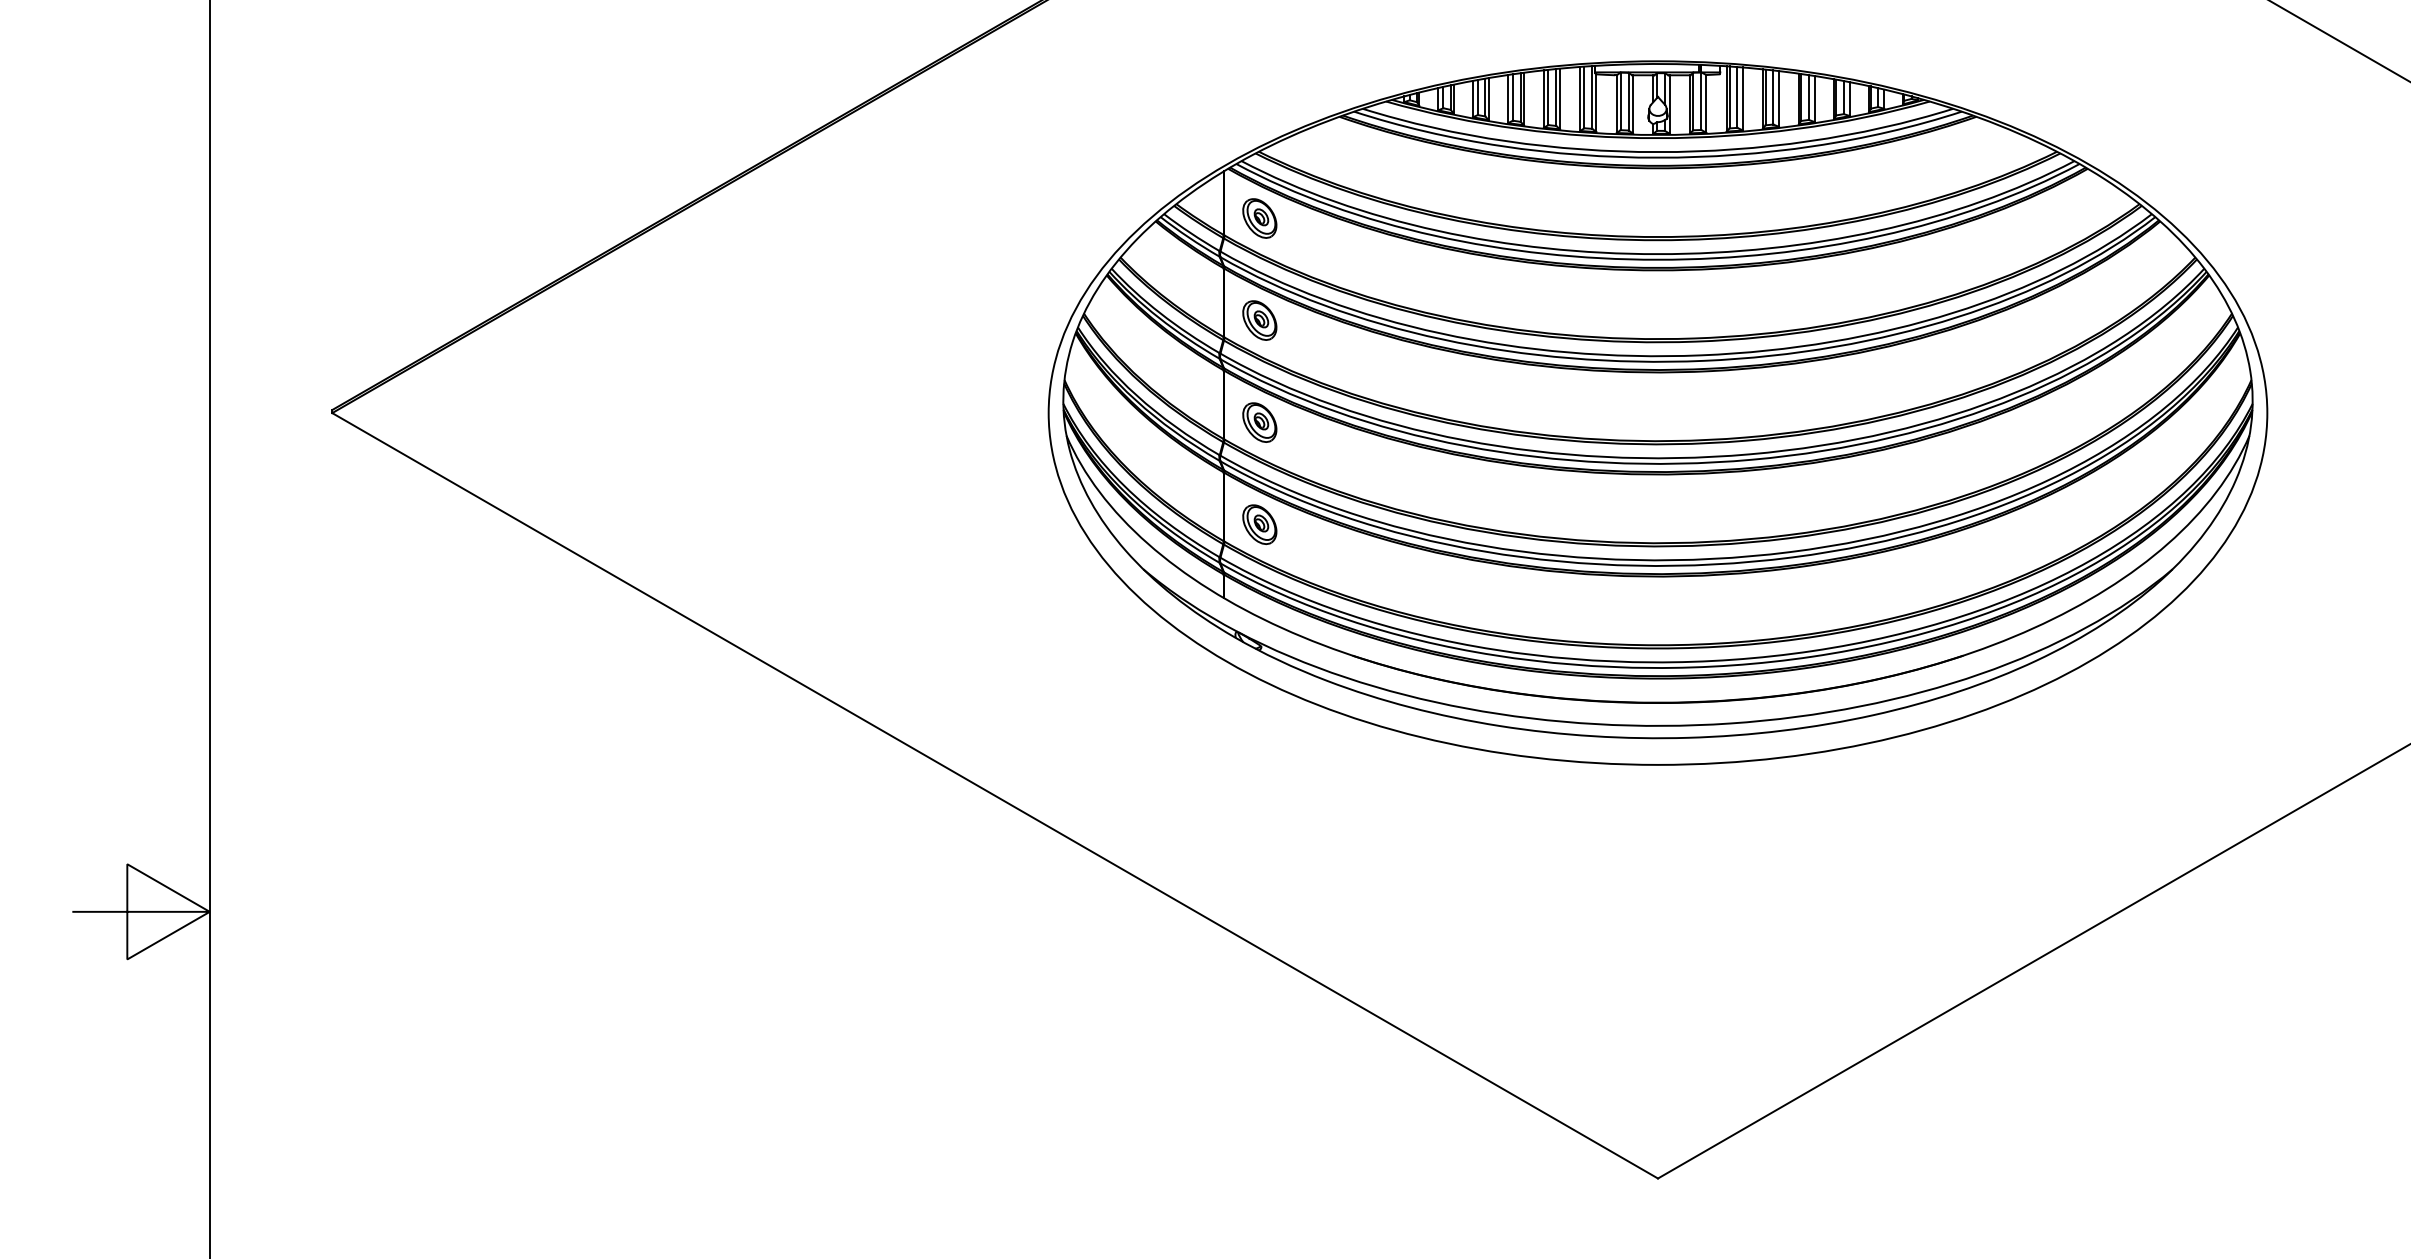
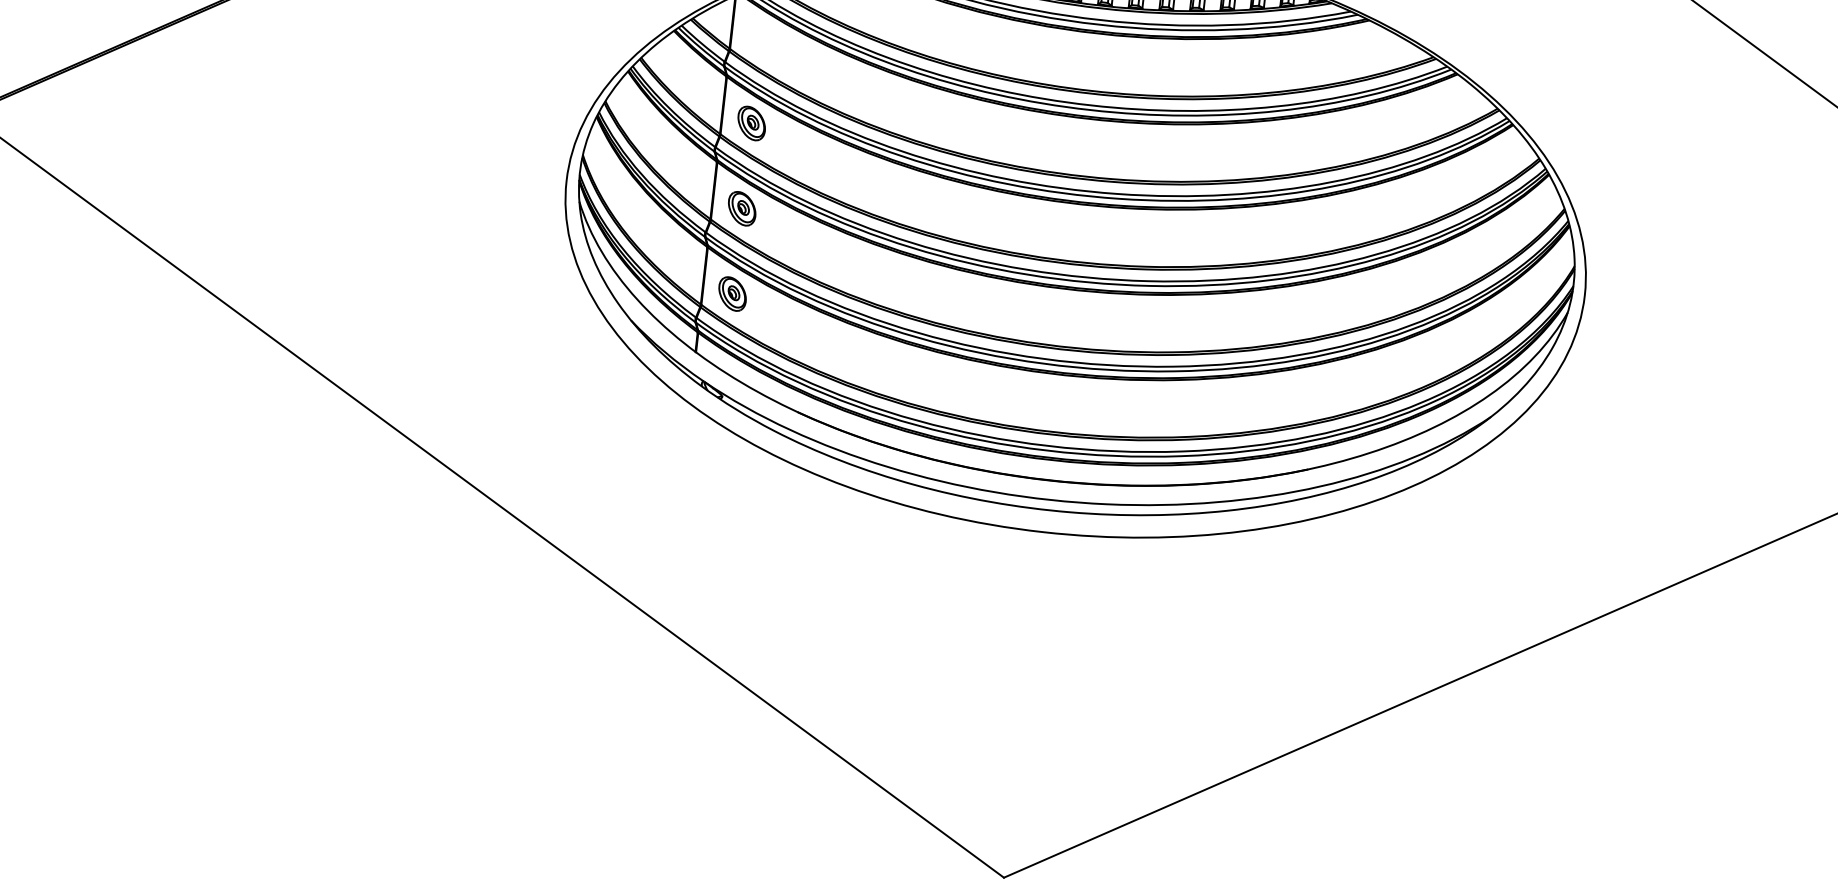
part: (1259, 218) -> (760, 38), removed

